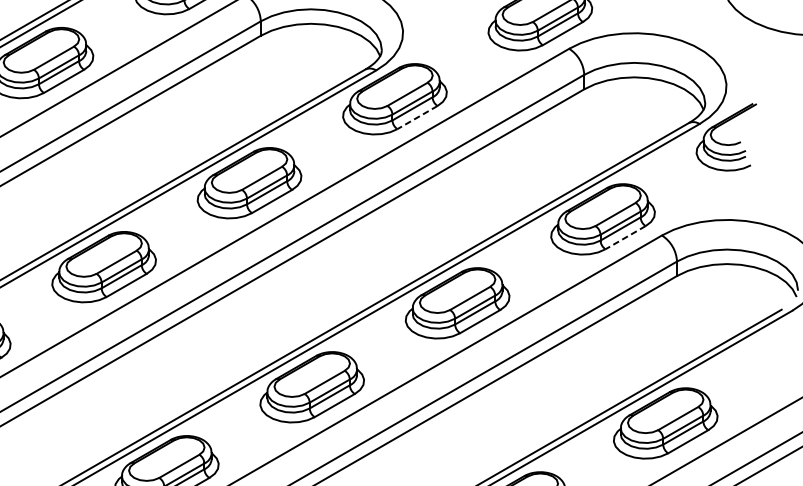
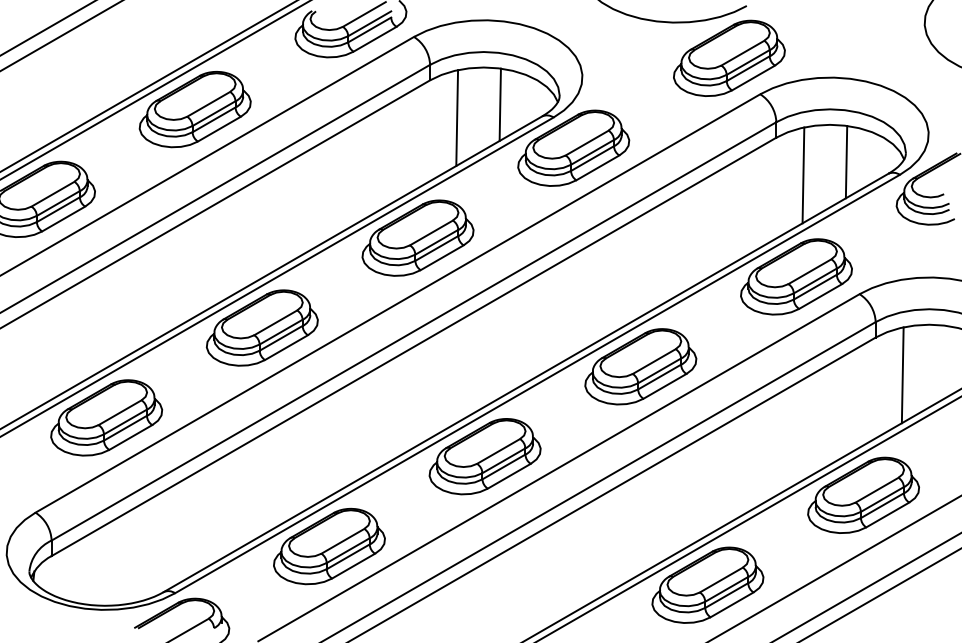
line: (325, 58) -> (499, 104), added
line: (286, 71) -> (457, 118), added
line: (649, 111) -> (846, 161), added
line: (417, 117) -> (597, 167), dashed -> solid
line: (609, 124) -> (803, 175), added
line: (625, 237) -> (820, 296), dashed -> solid
line: (702, 311) -> (902, 375), added

